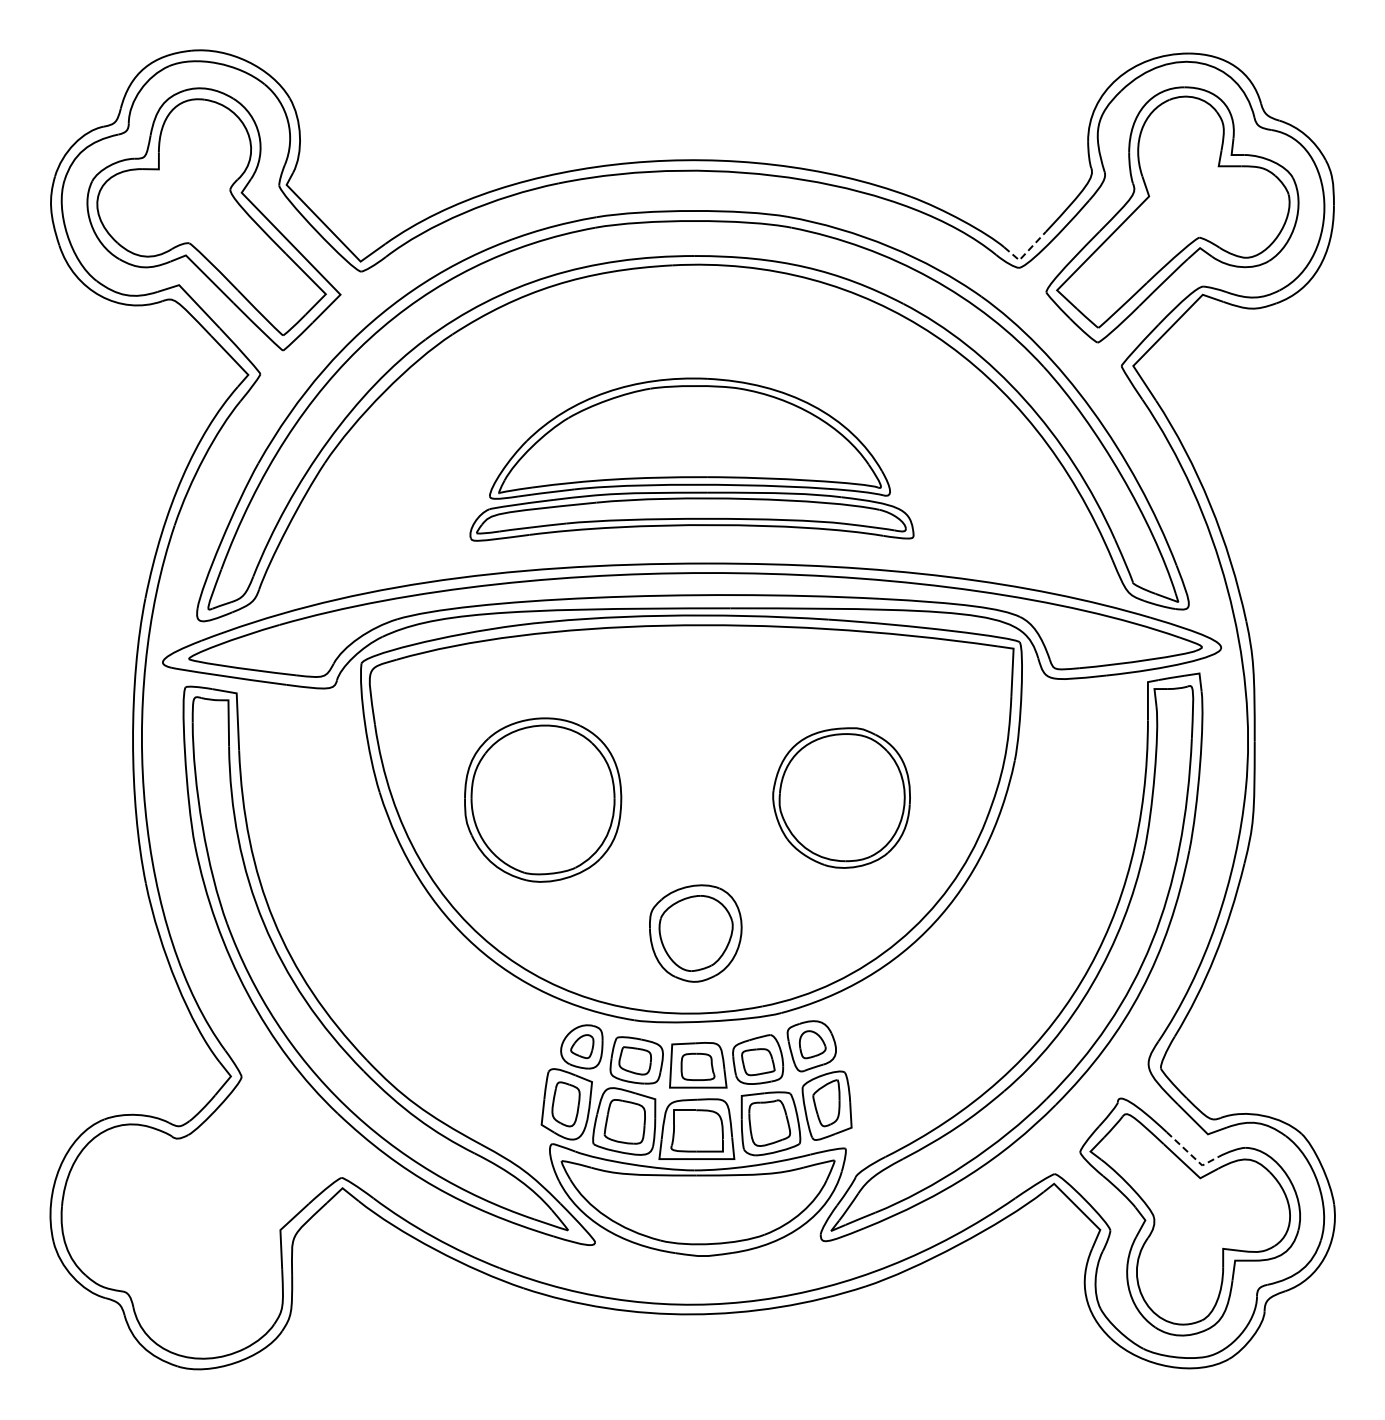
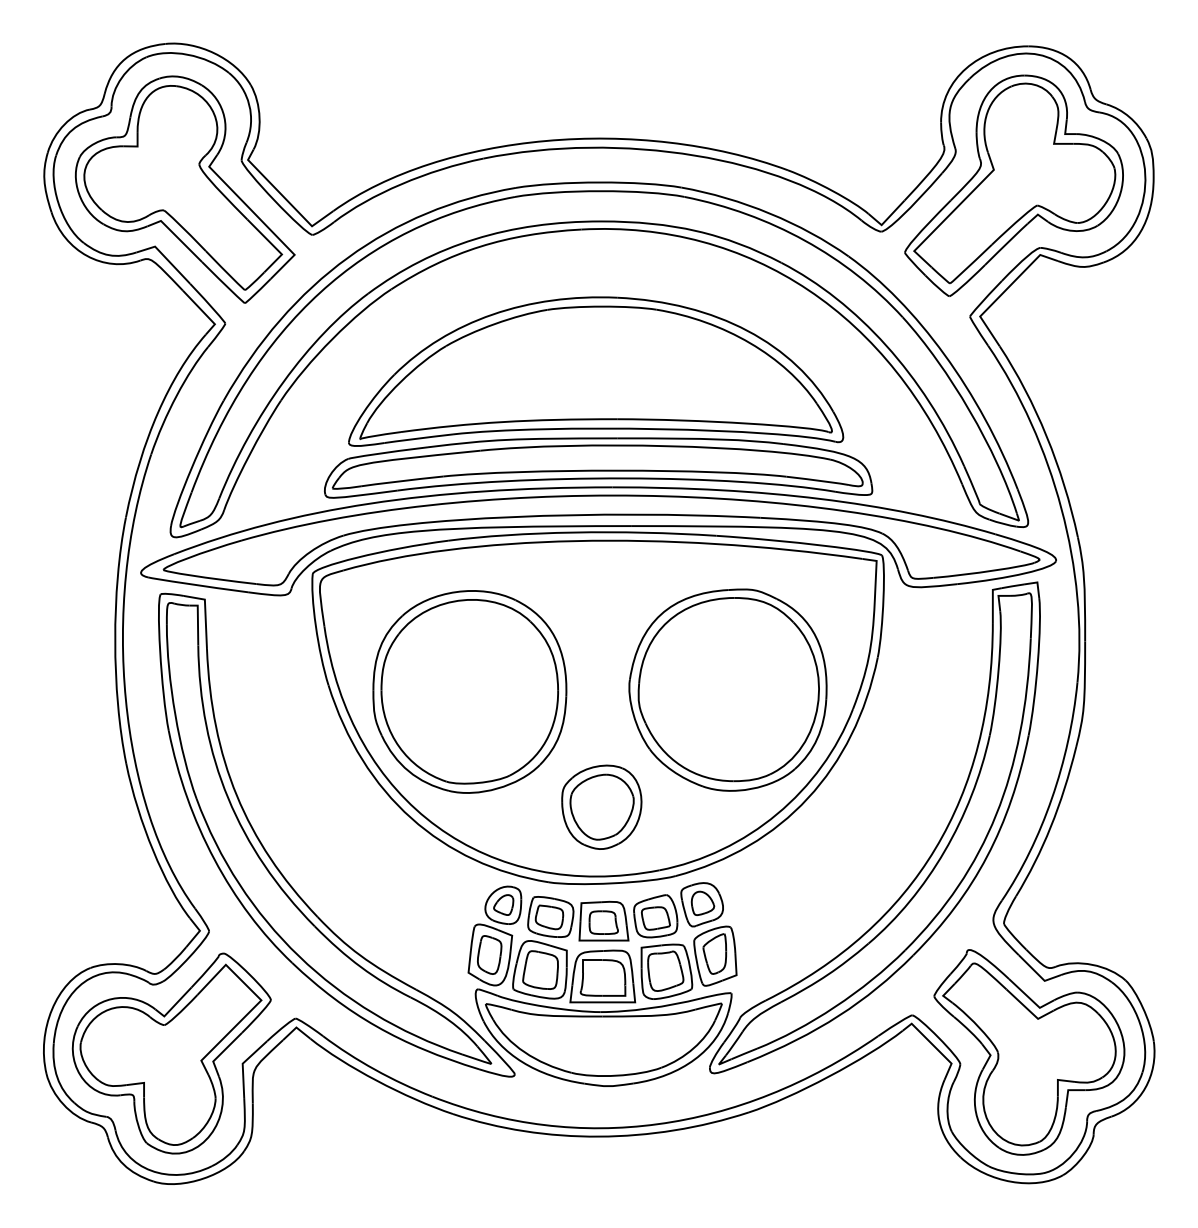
line: (1025, 253) -> (886, 219), dashed -> solid
part: (691, 459) -> (598, 397), size x1.43
part: (841, 797) -> (727, 689), size x1.67
part: (542, 799) -> (469, 691), size x1.43
line: (1192, 1156) -> (1031, 1000), dashed -> solid
part: (198, 1217) -> (171, 1052), added

